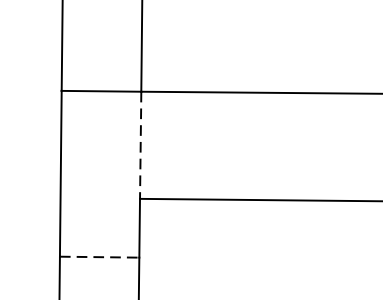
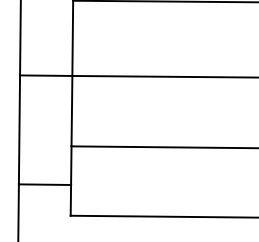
line: (139, 144) -> (71, 110), dashed -> solid
line: (100, 256) -> (45, 184), dashed -> solid

